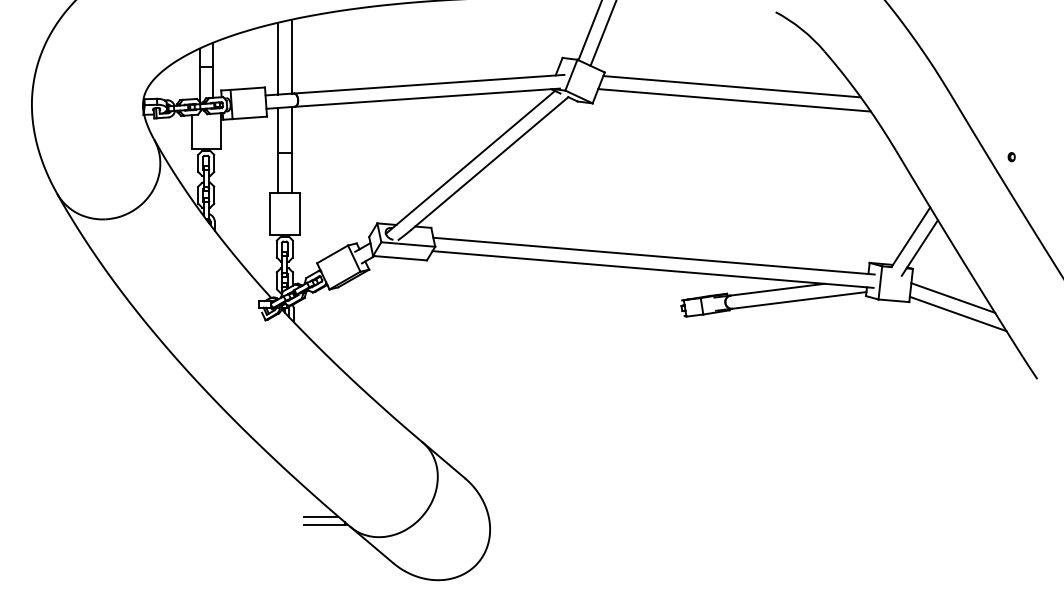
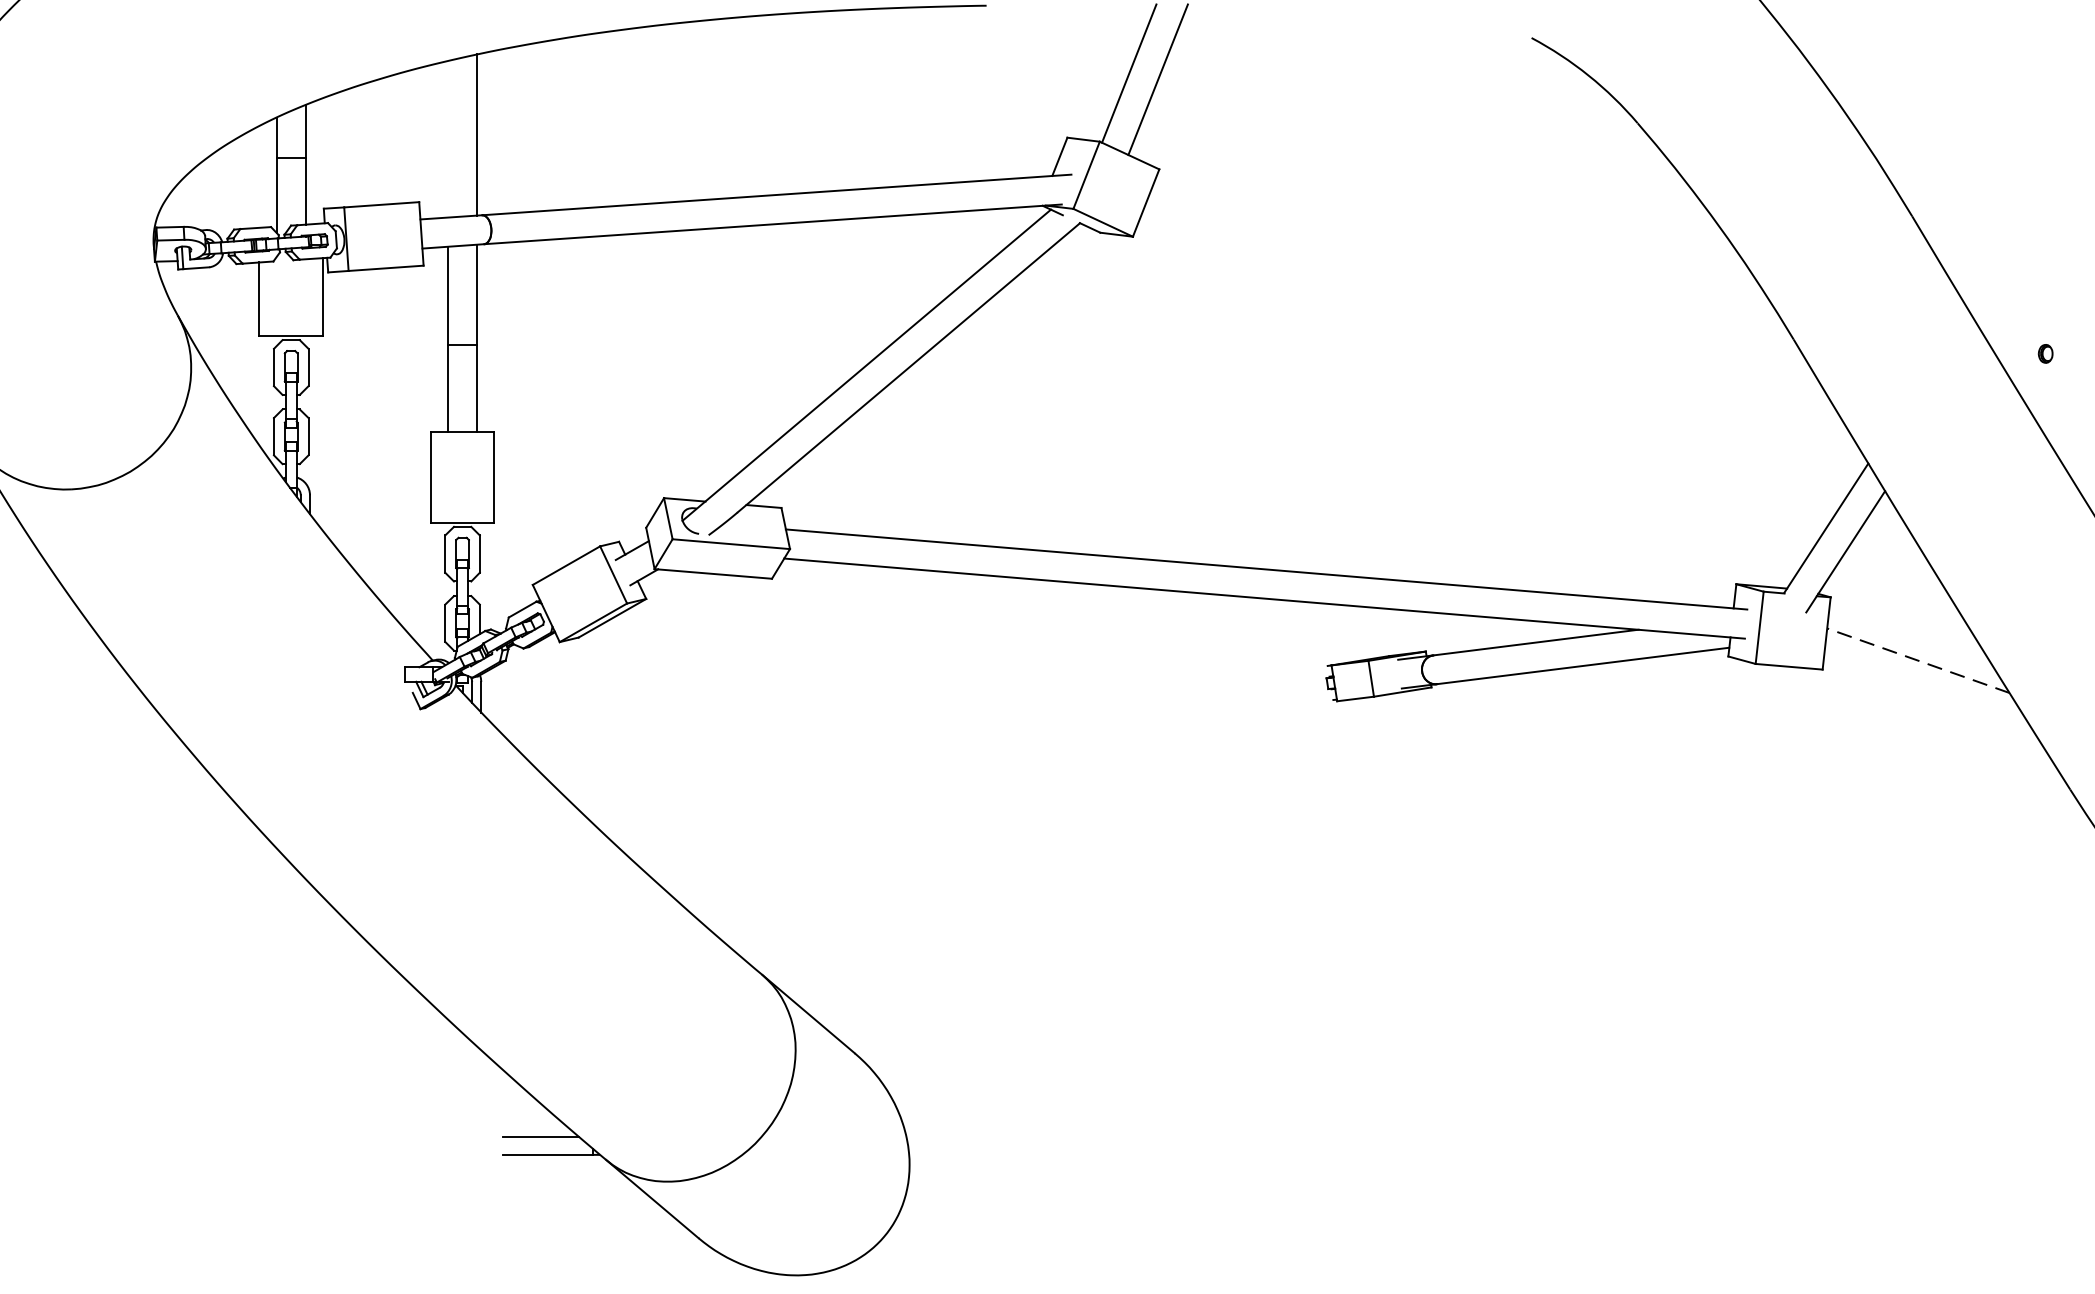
line: (278, 58) -> (448, 138), removed
line: (731, 86) -> (1435, 199), removed
line: (734, 100) -> (1441, 230), removed
line: (952, 297) -> (1916, 659), solid -> dashed
line: (957, 313) -> (1927, 694), removed

